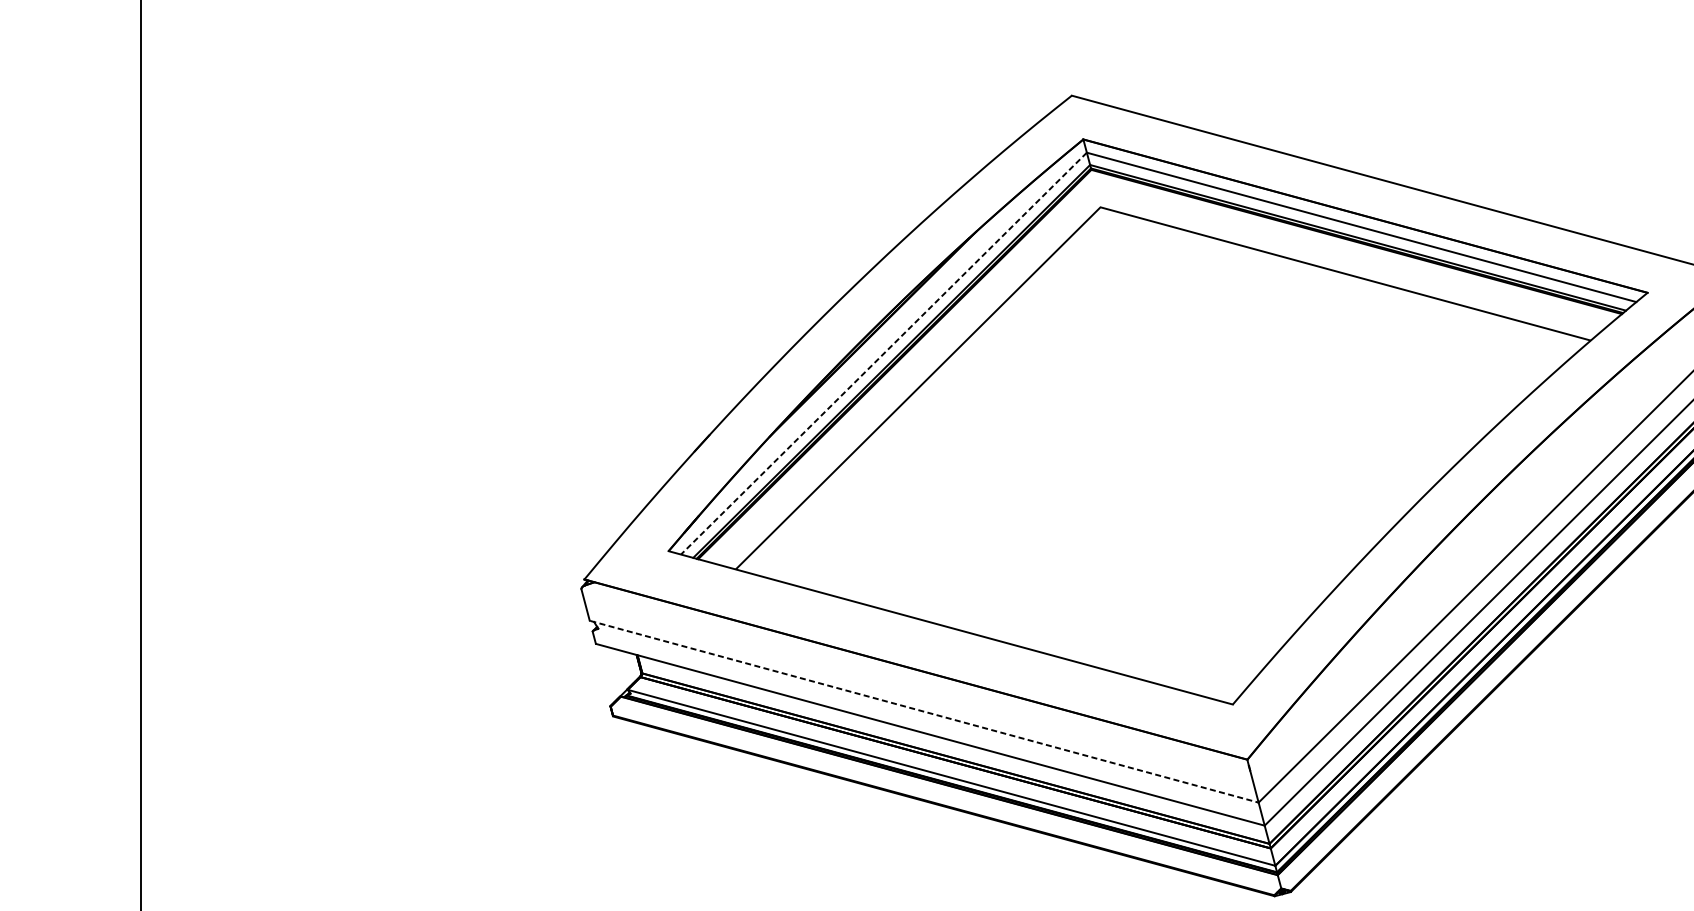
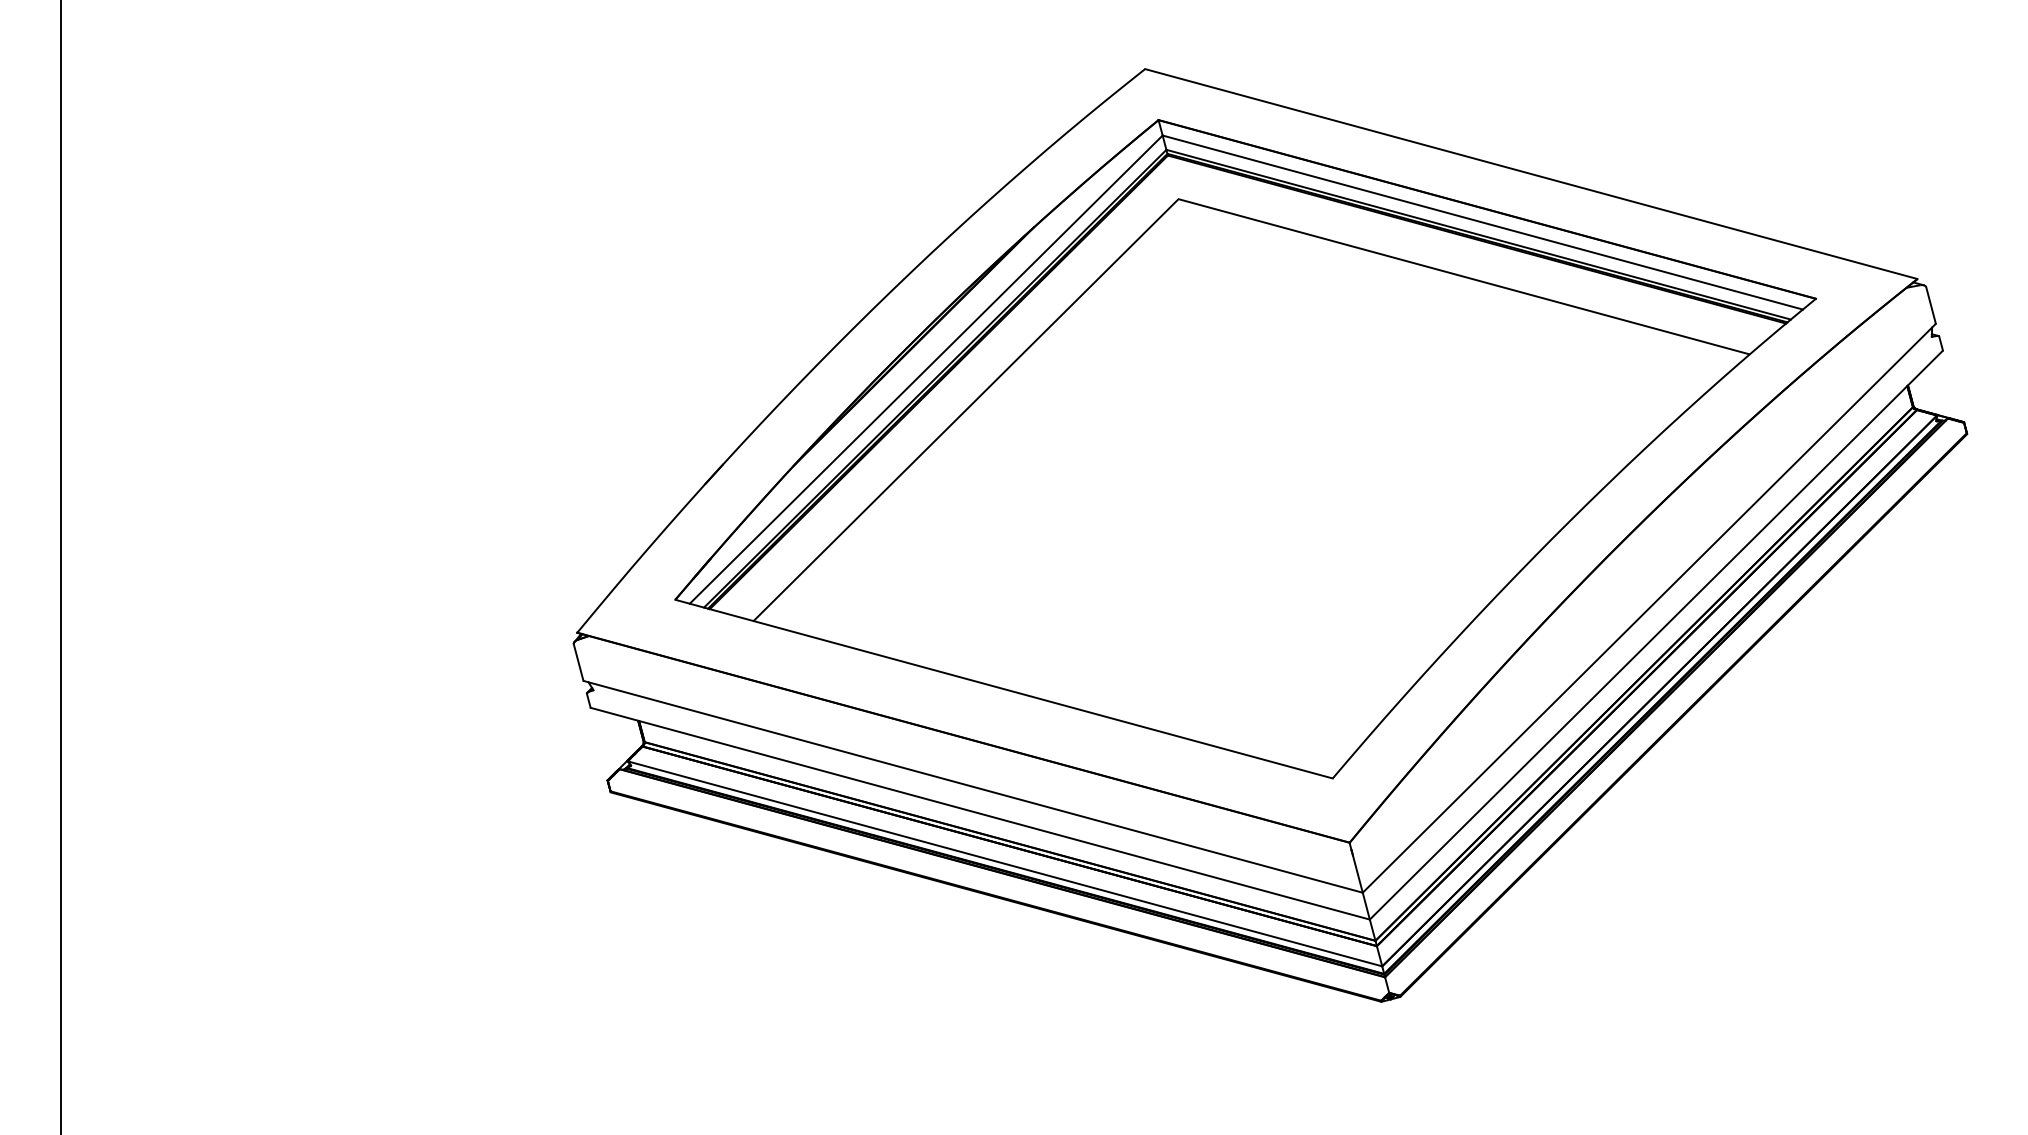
line: (884, 353) -> (926, 369), dashed -> solid
line: (924, 712) -> (973, 787), dashed -> solid

